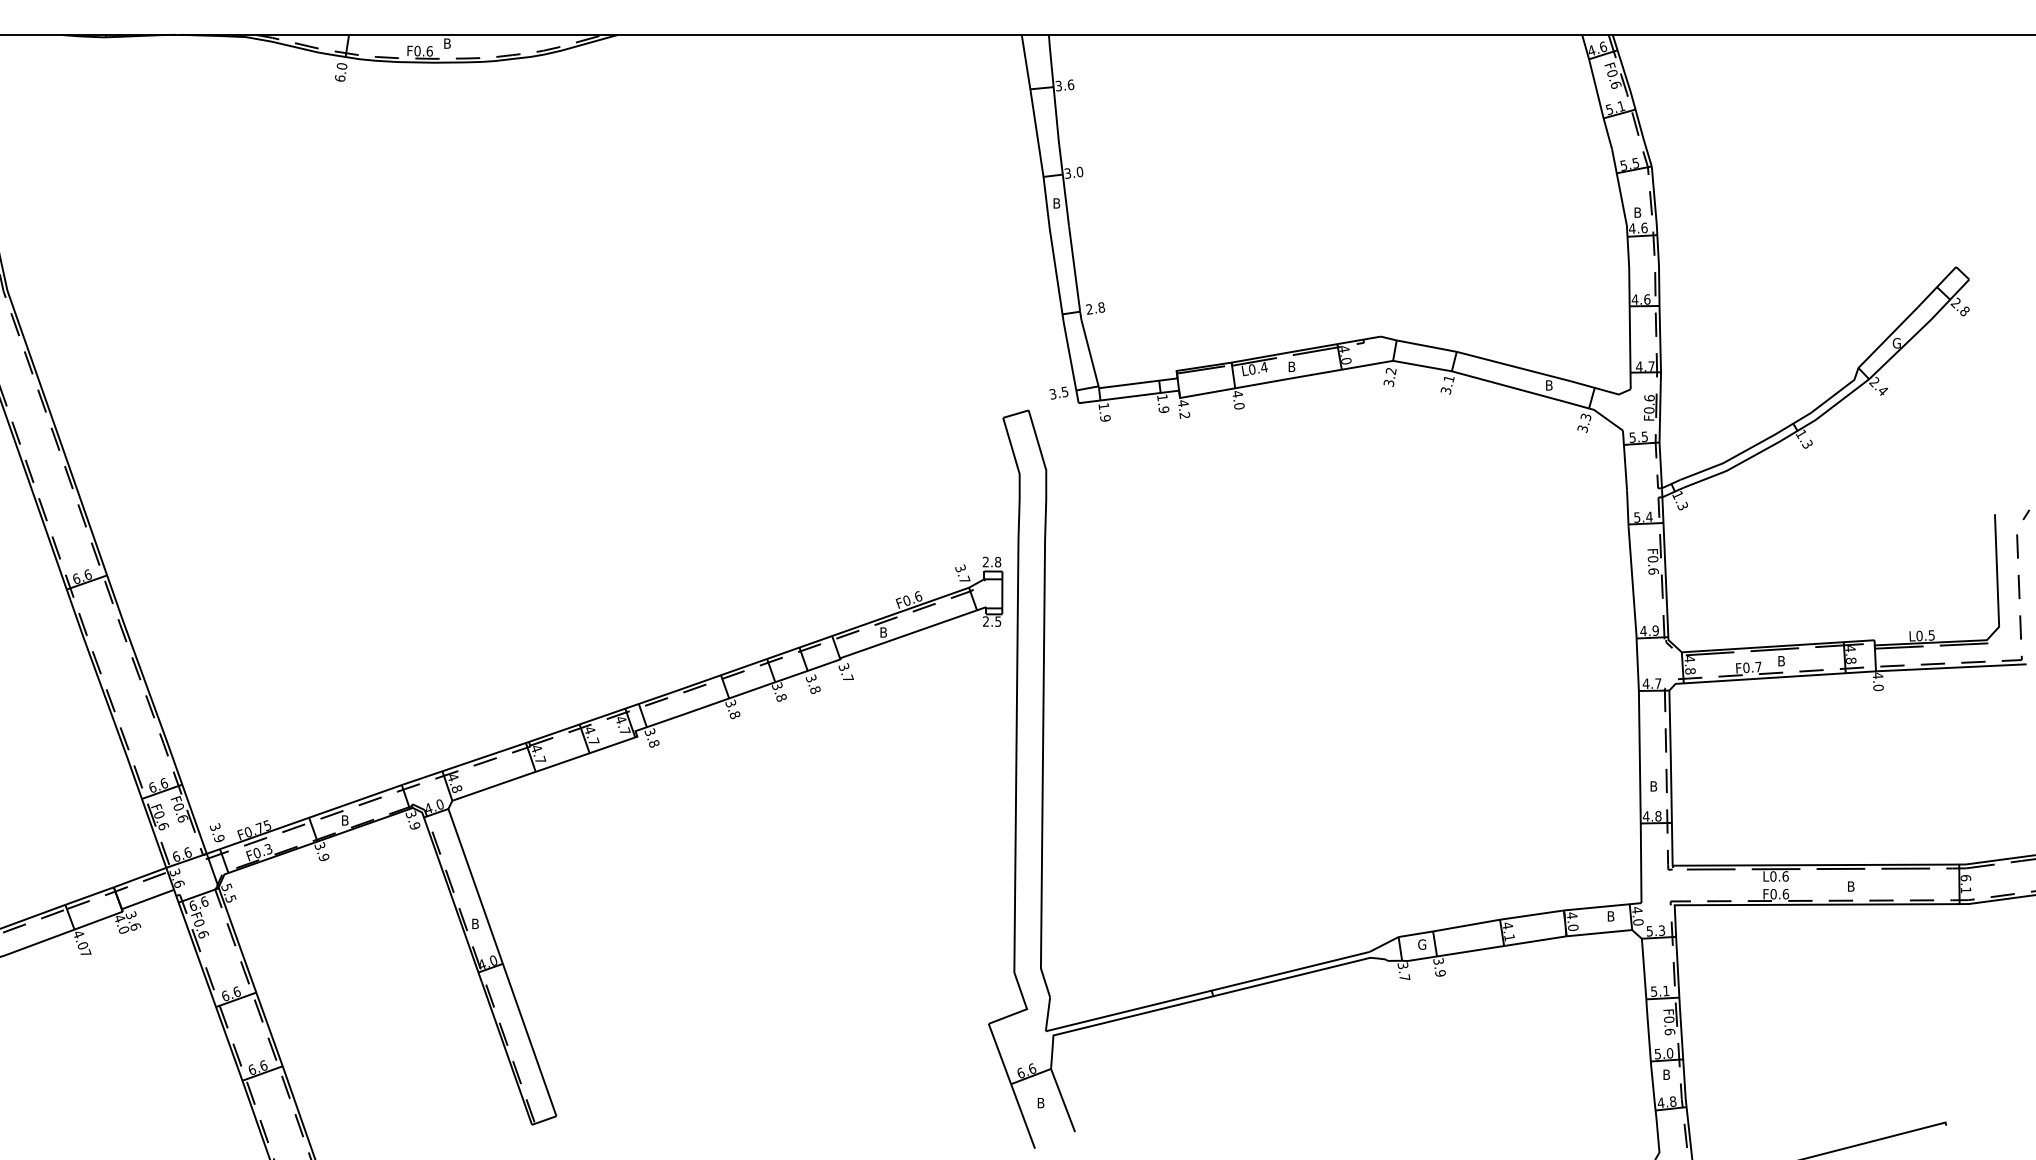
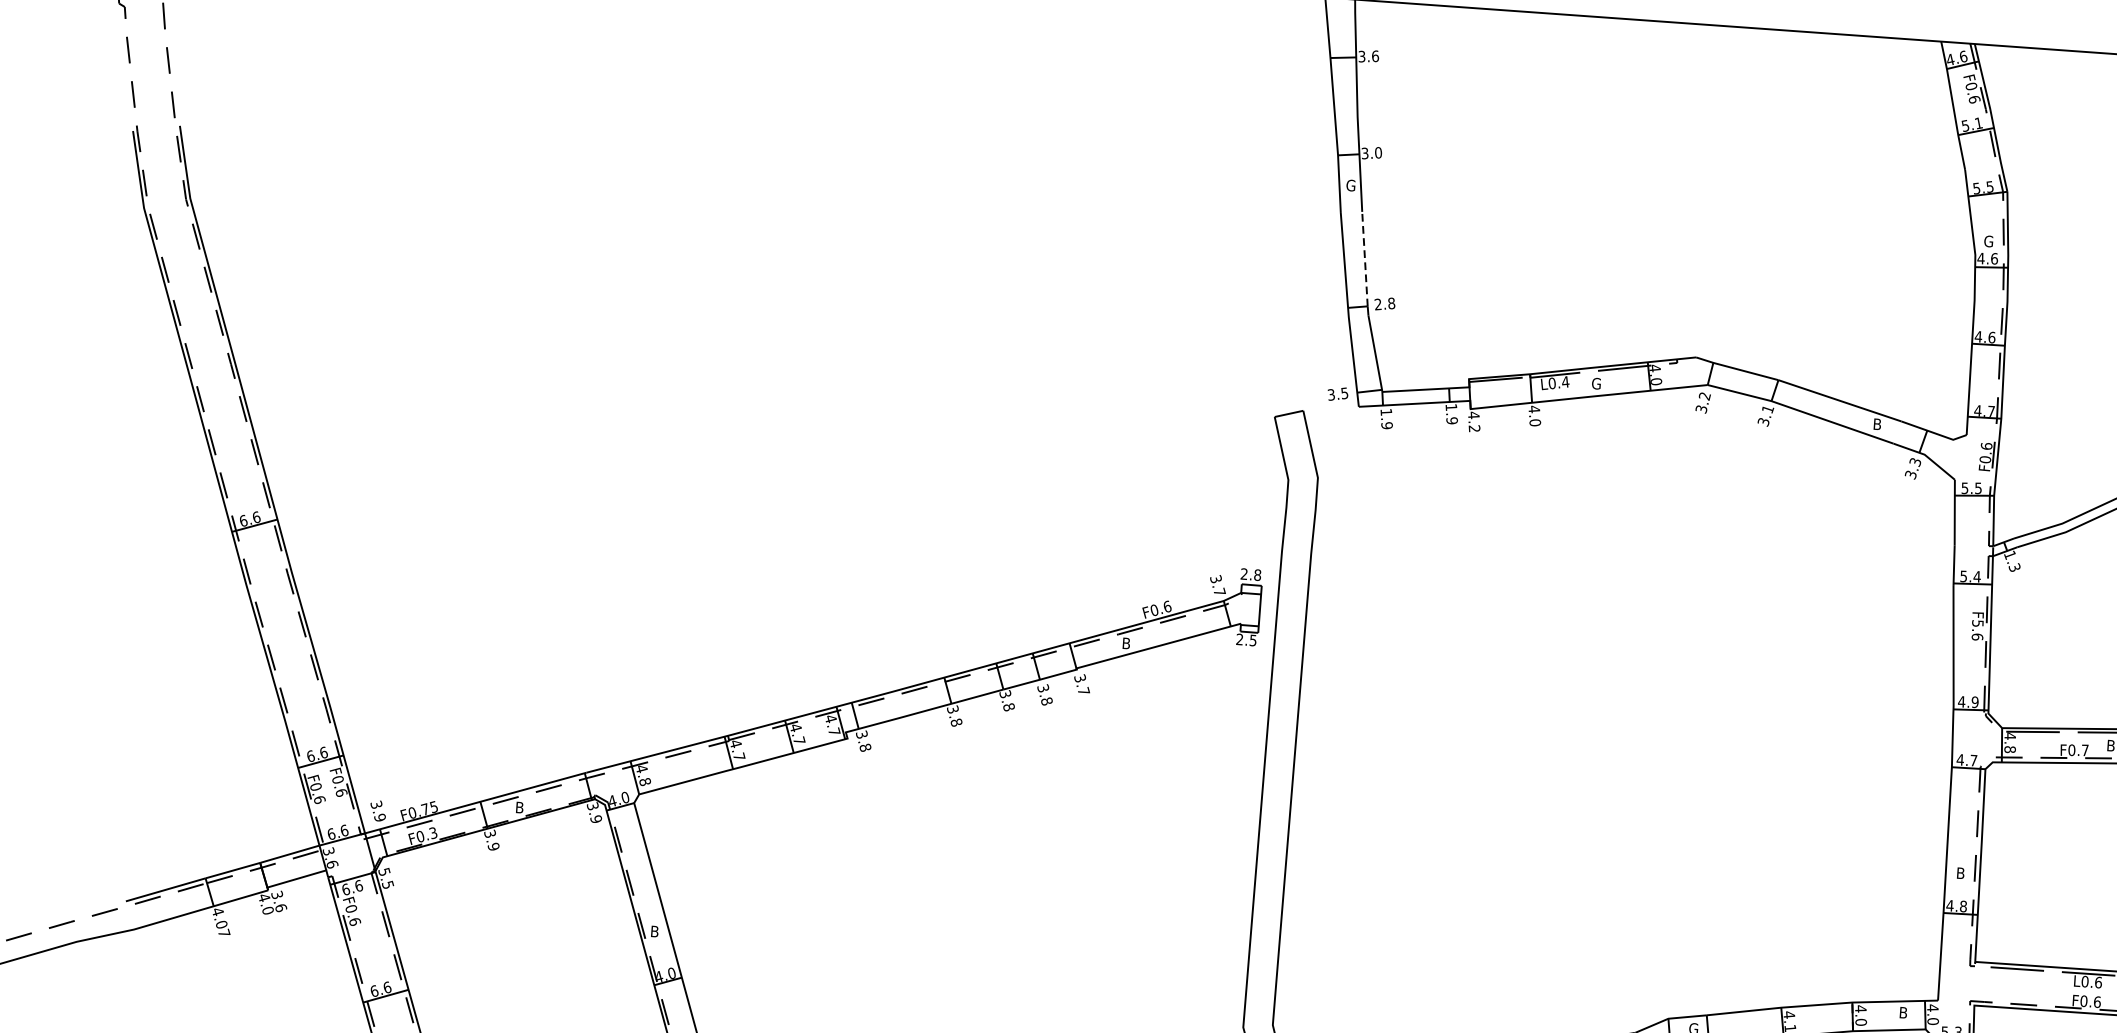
text: (1057, 203) -> (1351, 185), B -> G
text: (1638, 212) -> (1989, 241), B -> G
line: (1074, 269) -> (1364, 259), solid -> dashed
text: (1292, 366) -> (1596, 383), B -> G
text: (1652, 559) -> (1977, 623), F0.6 -> F5.6

